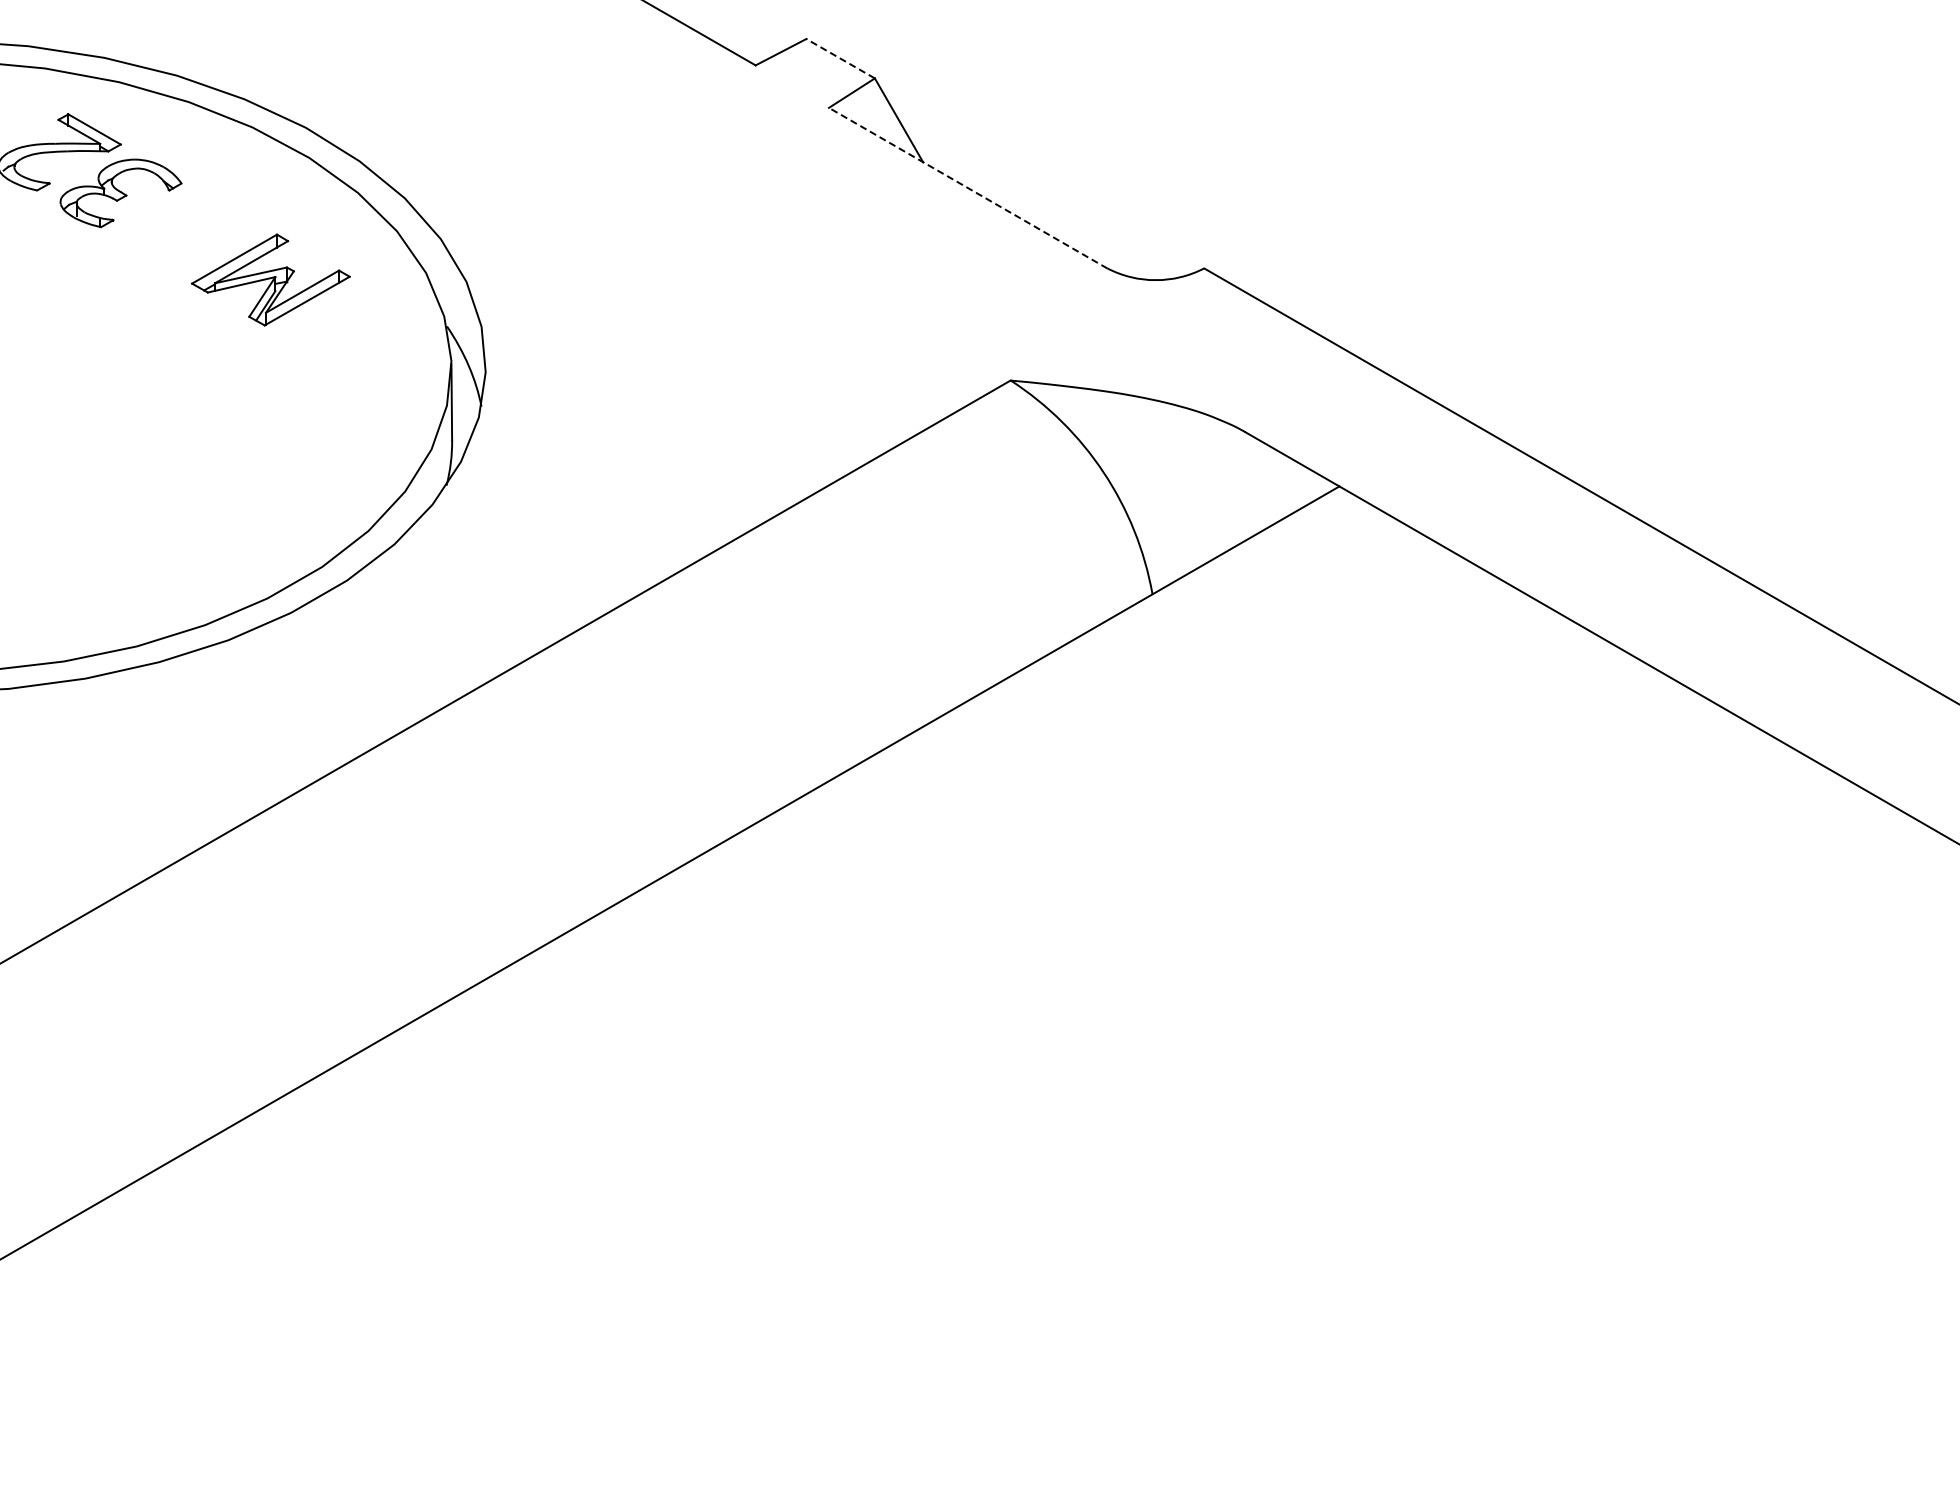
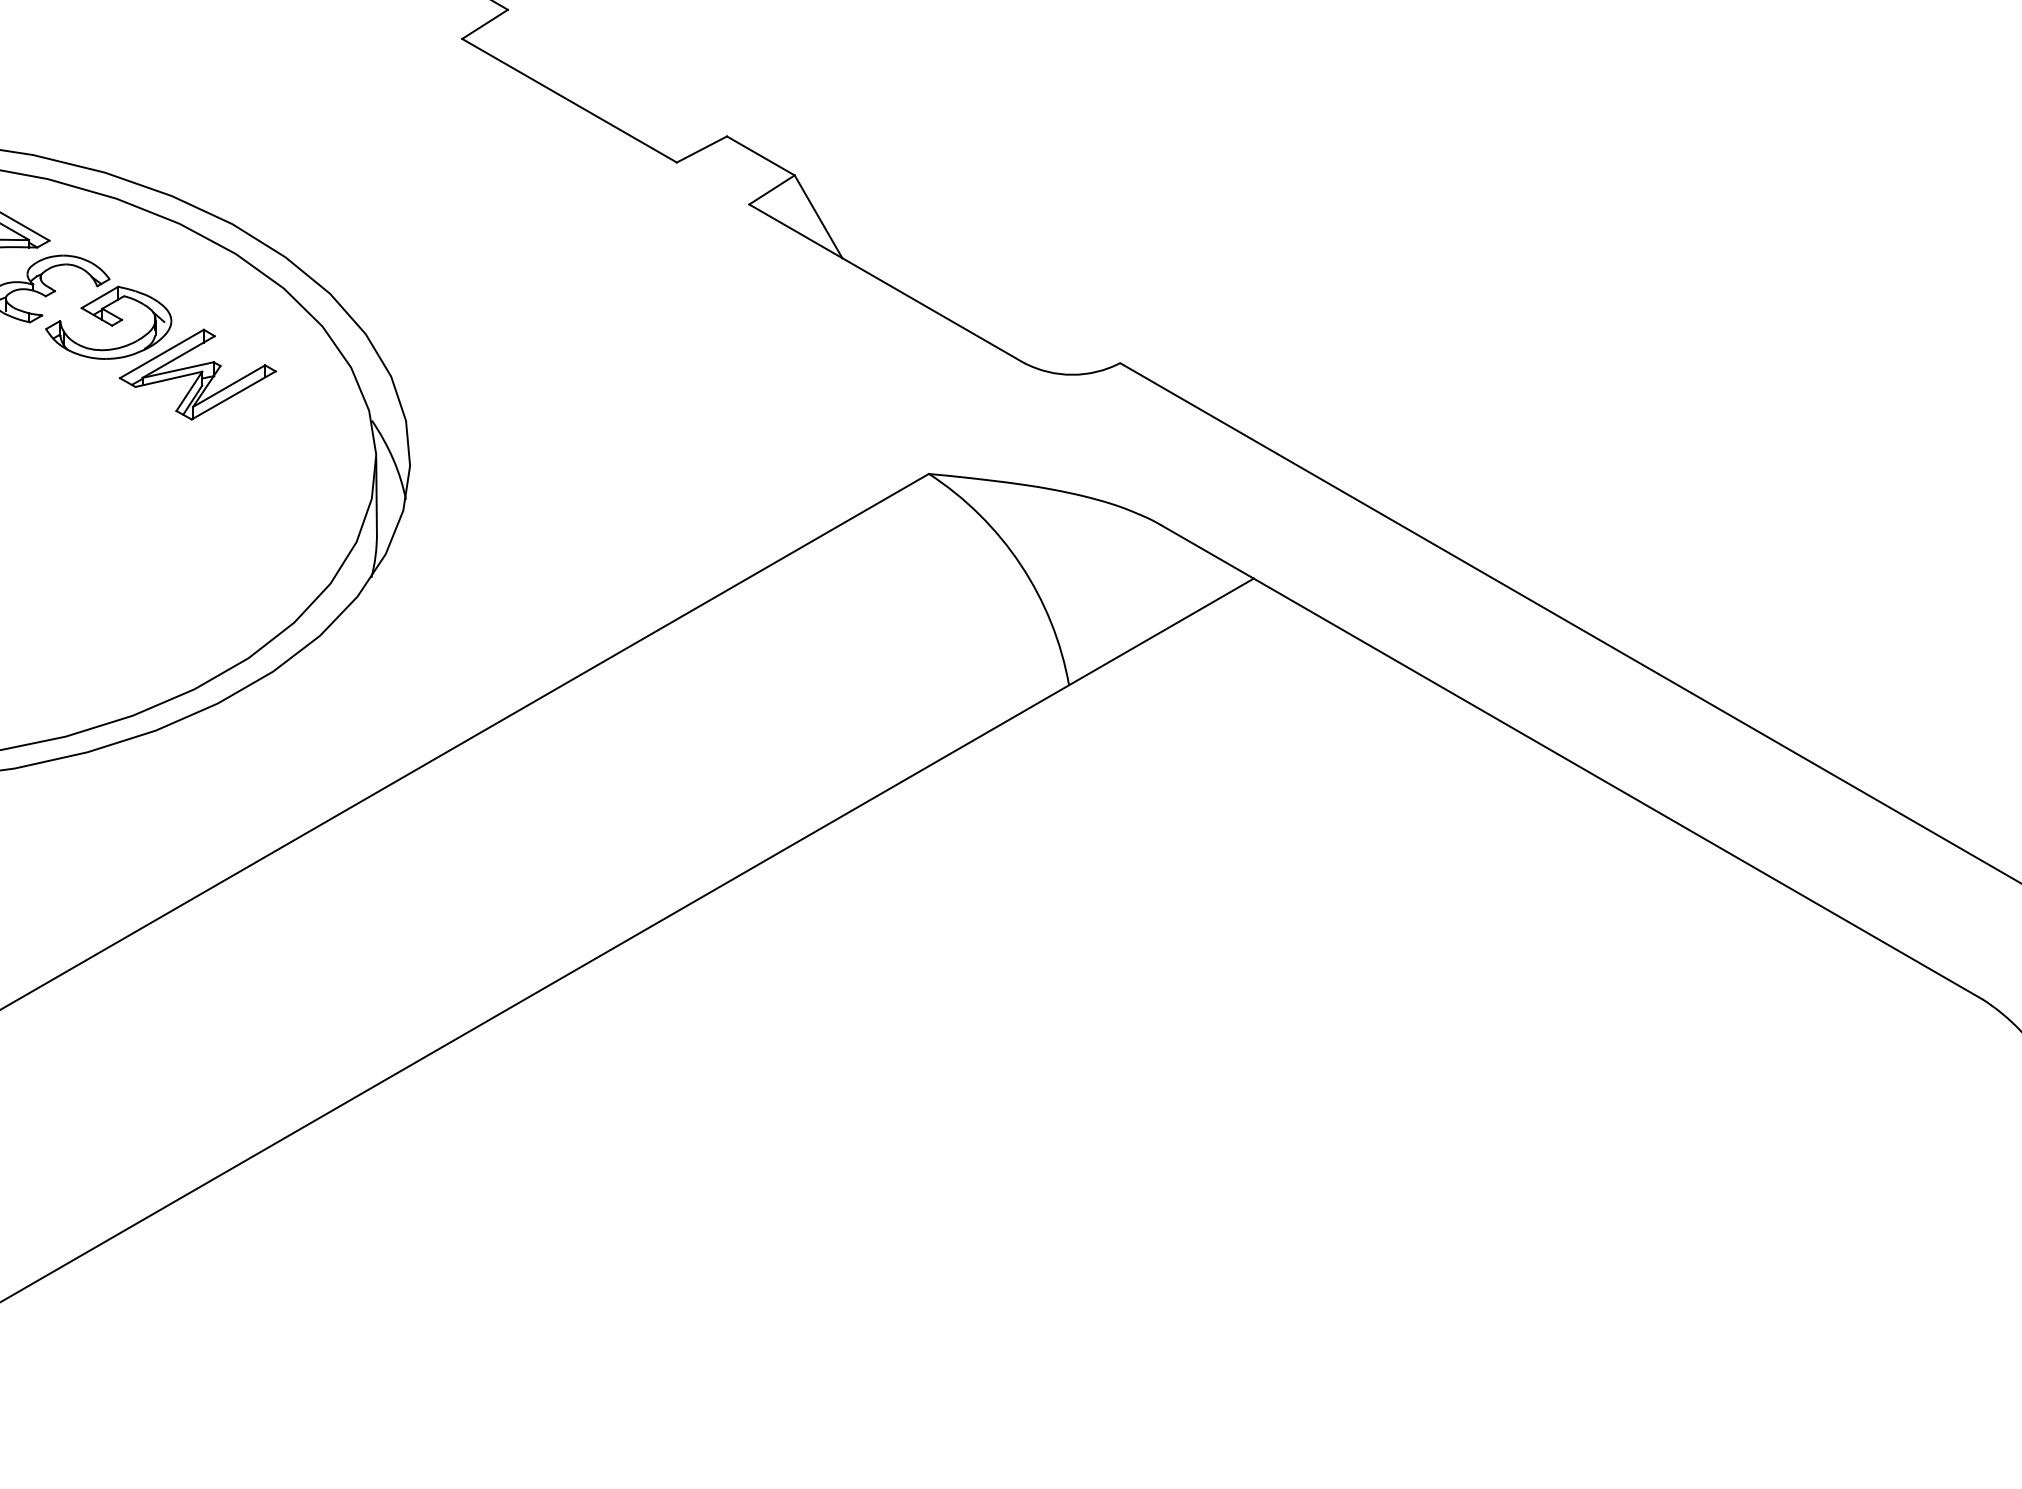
line: (840, 58) -> (760, 155), dashed -> solid
line: (967, 187) -> (886, 283), dashed -> solid
part: (180, 227) -> (108, 322), added

